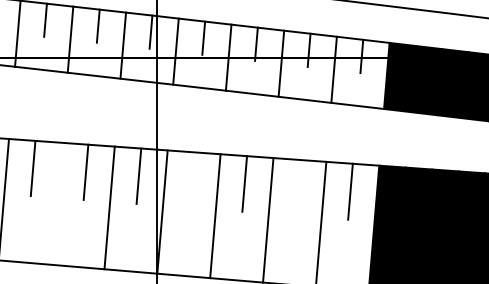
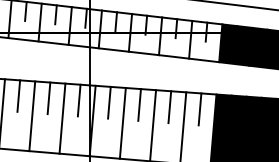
line: (191, 179) -> (109, 102), added
line: (297, 188) -> (169, 107), added
line: (57, 204) -> (32, 116), added

